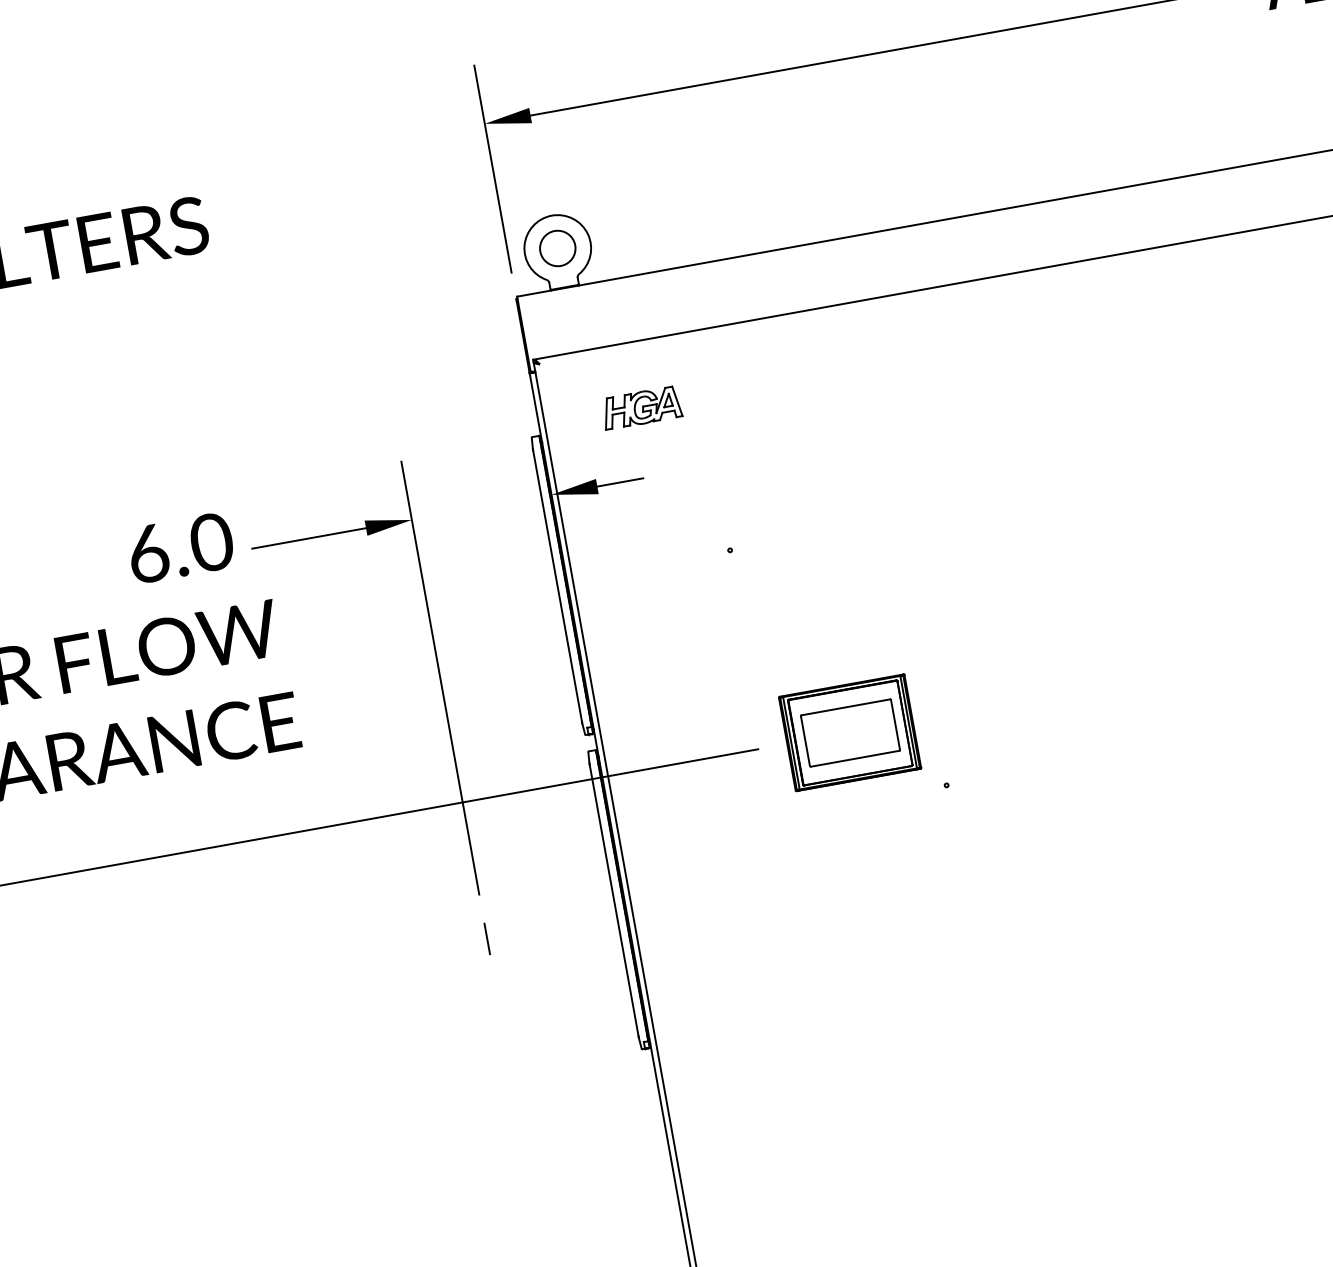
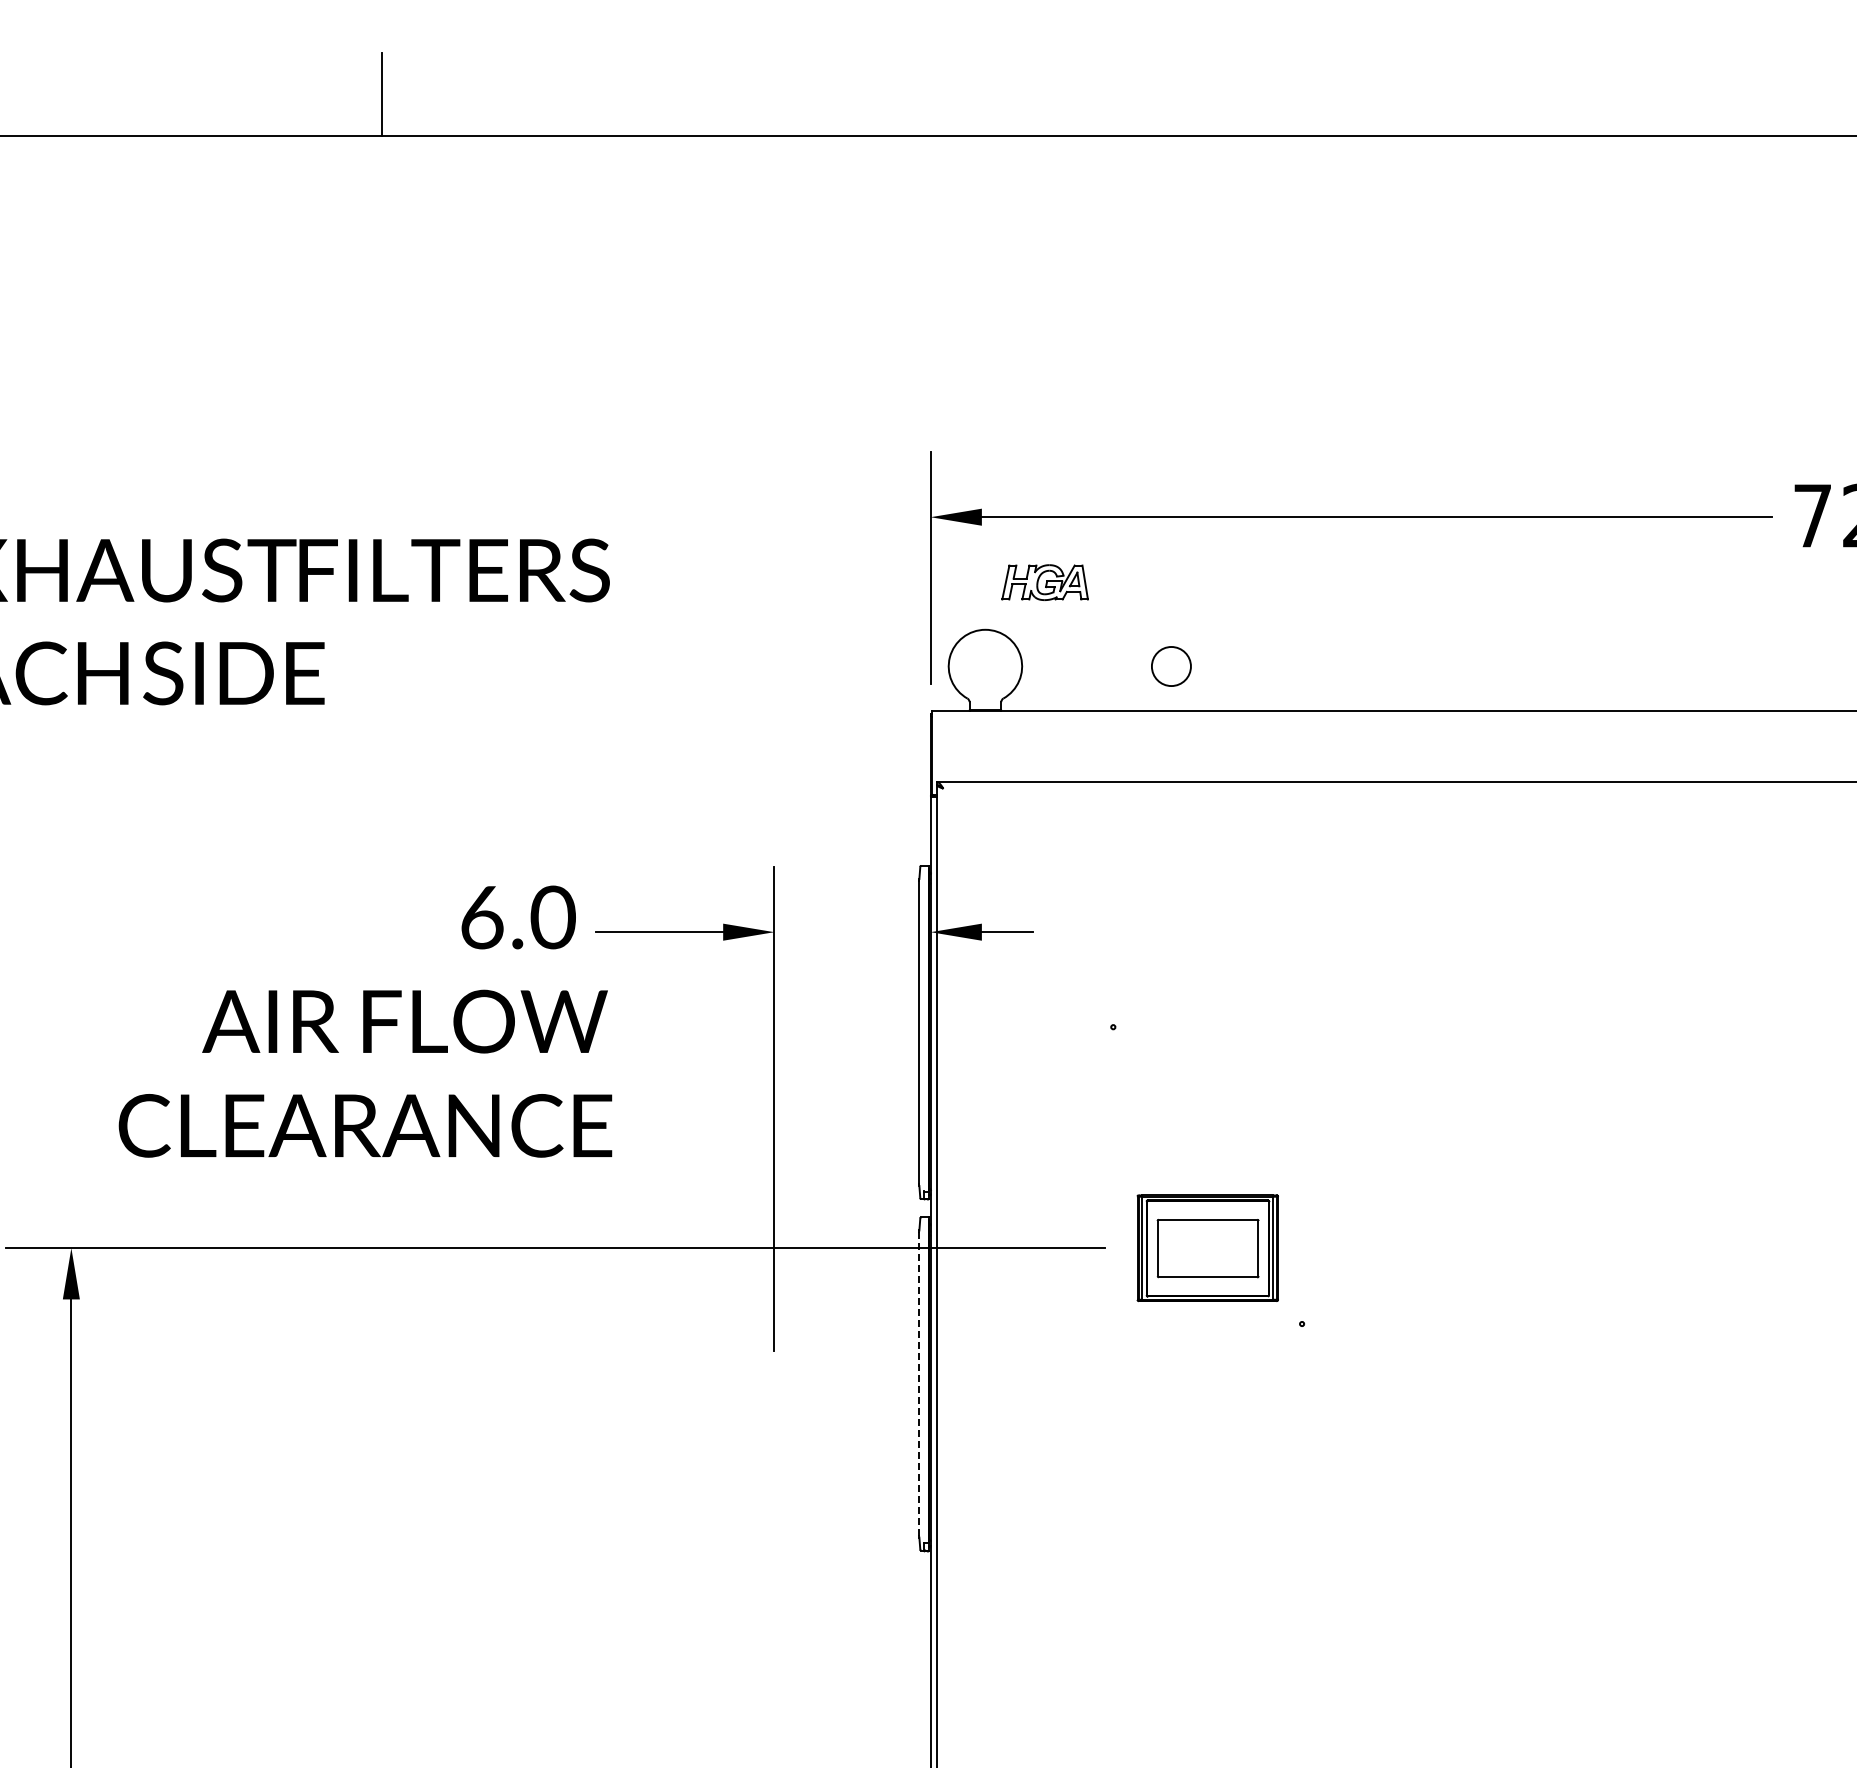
circle: (557, 248) -> (1171, 666), moved
part: (640, 407) -> (1044, 582), moved
line: (614, 900) -> (919, 1384), solid -> dashed
line: (487, 938) -> (774, 1400), removed

